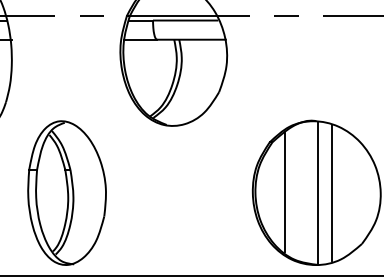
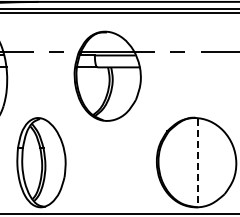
line: (284, 192) -> (176, 162), removed
line: (332, 192) -> (206, 162), removed
line: (318, 194) -> (197, 163), solid -> dashed

